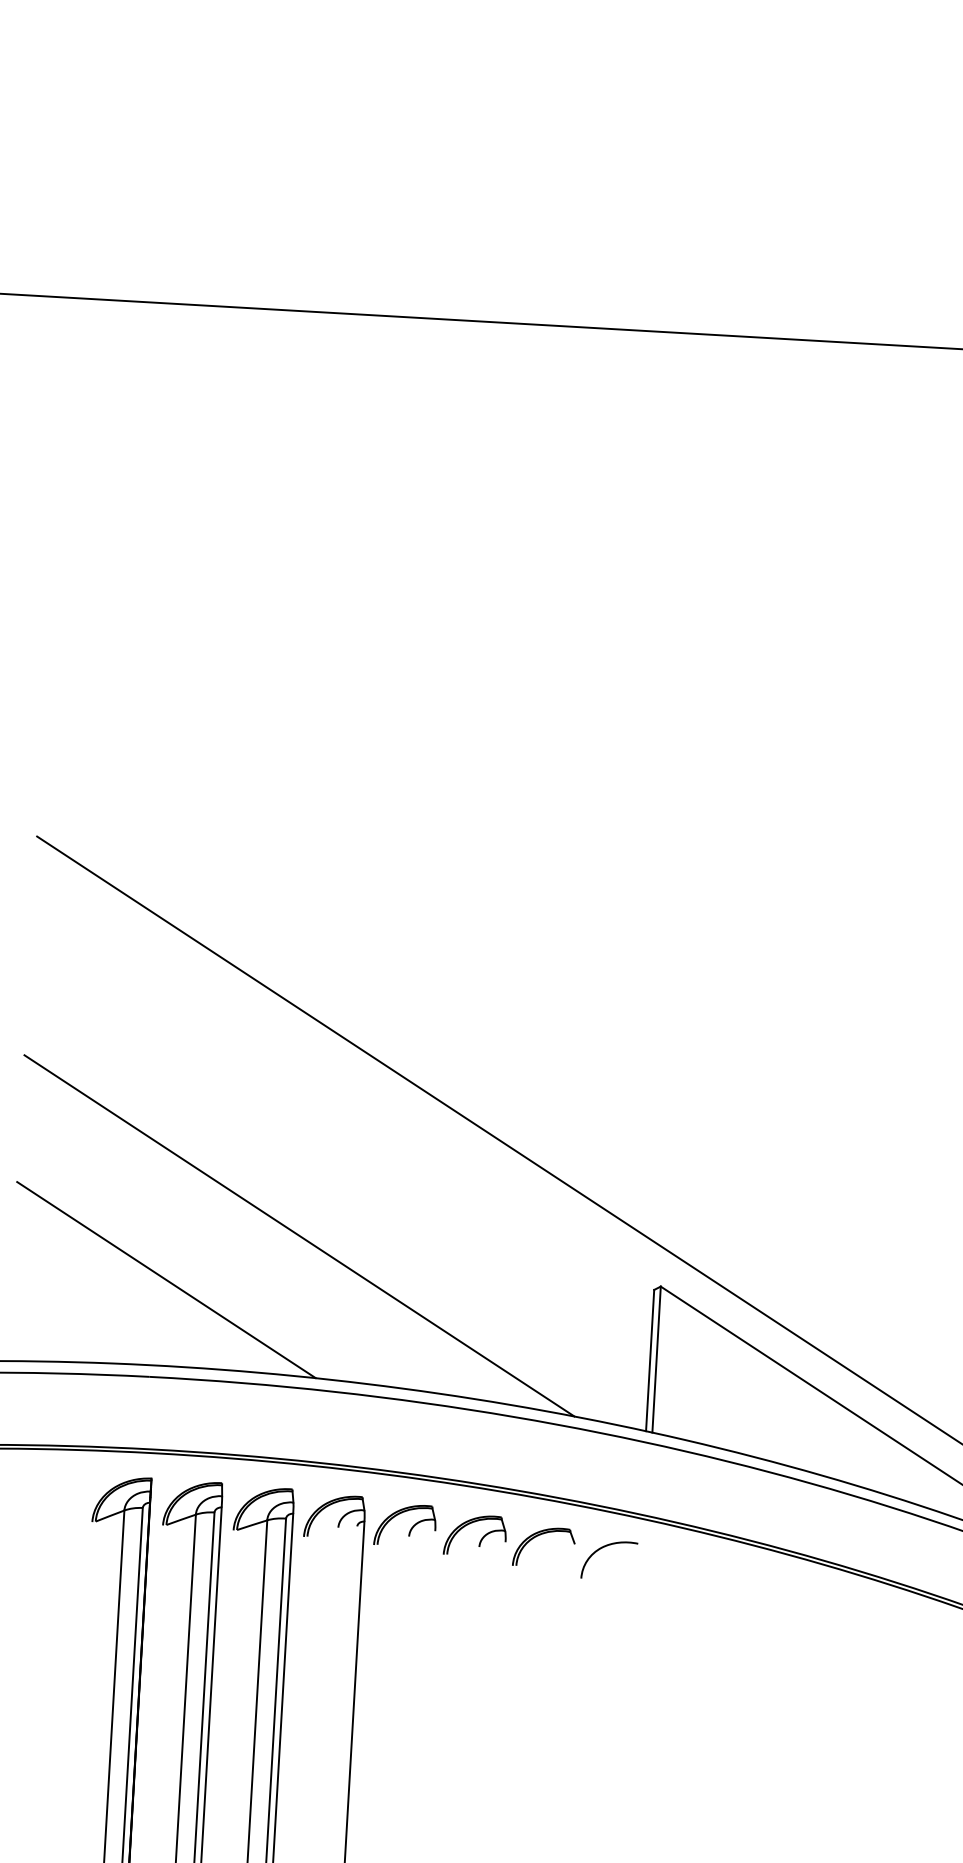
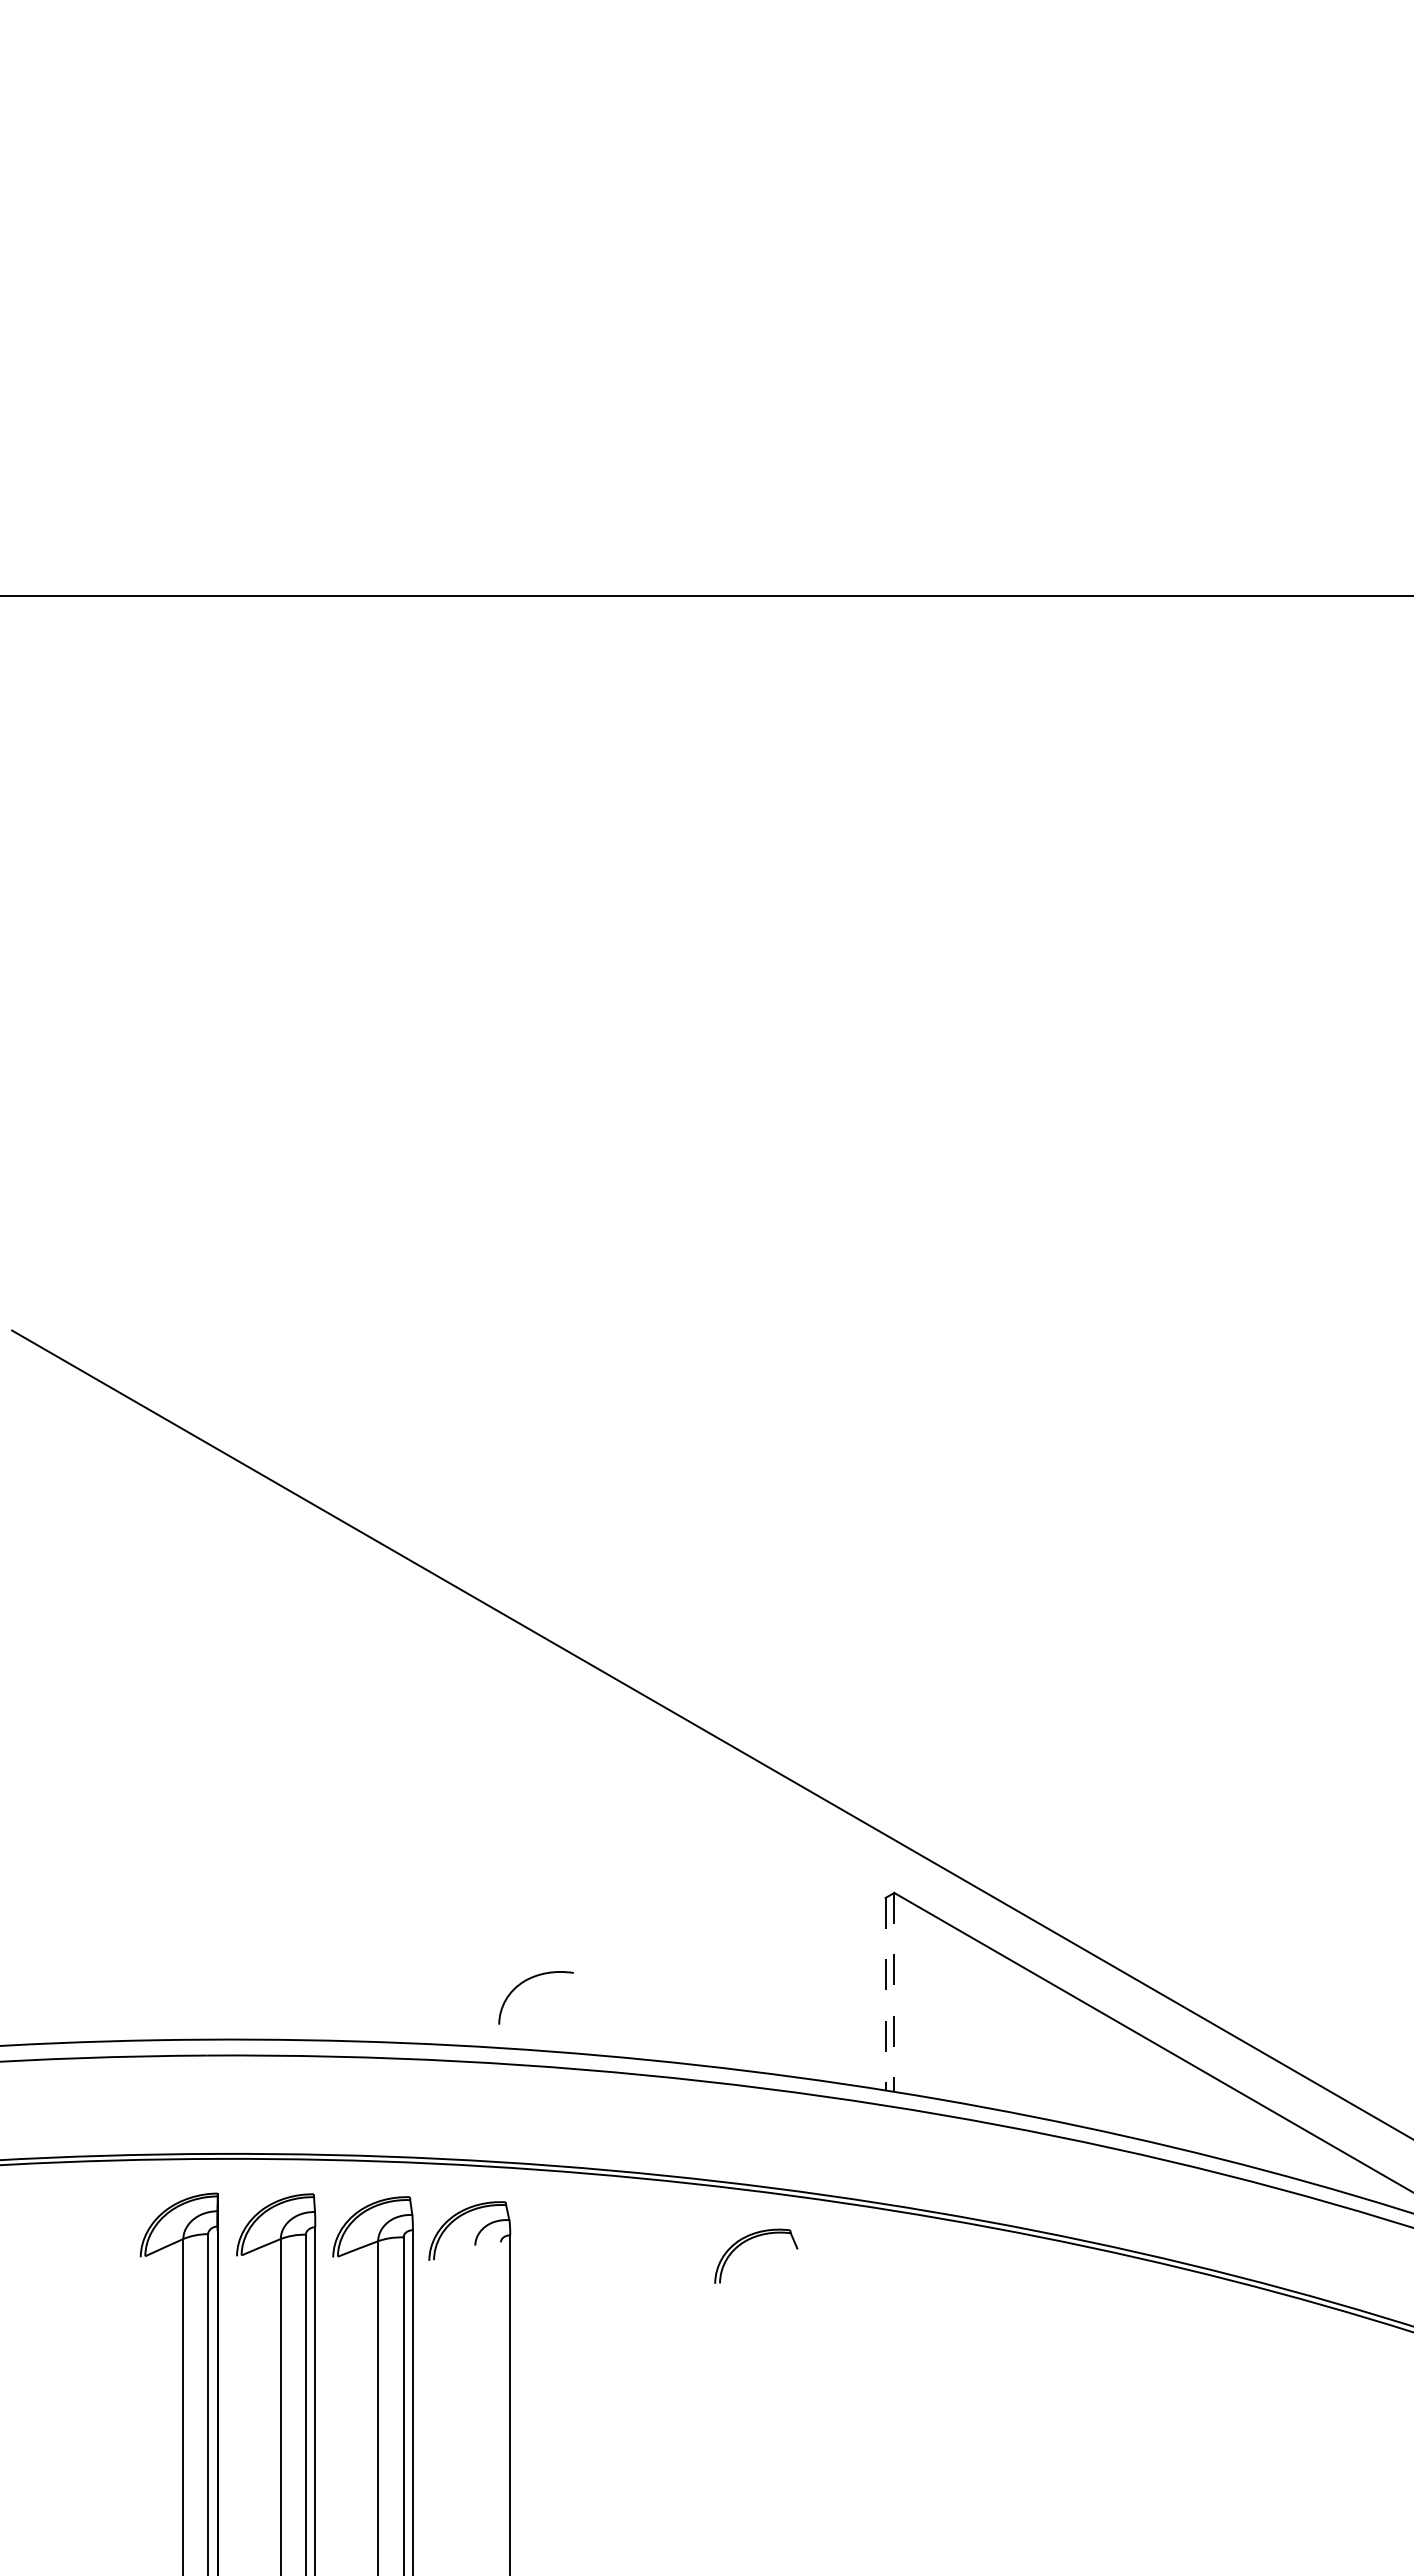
line: (299, 1235) -> (399, 1852), removed
line: (166, 1279) -> (222, 1922), removed
line: (656, 1359) -> (894, 1992), solid -> dashed
line: (650, 1360) -> (885, 1994), solid -> dashed
part: (410, 1528) -> (573, 2241), removed
part: (481, 1538) -> (670, 2249), removed
curve: (603, 1548) -> (526, 1981), moved

